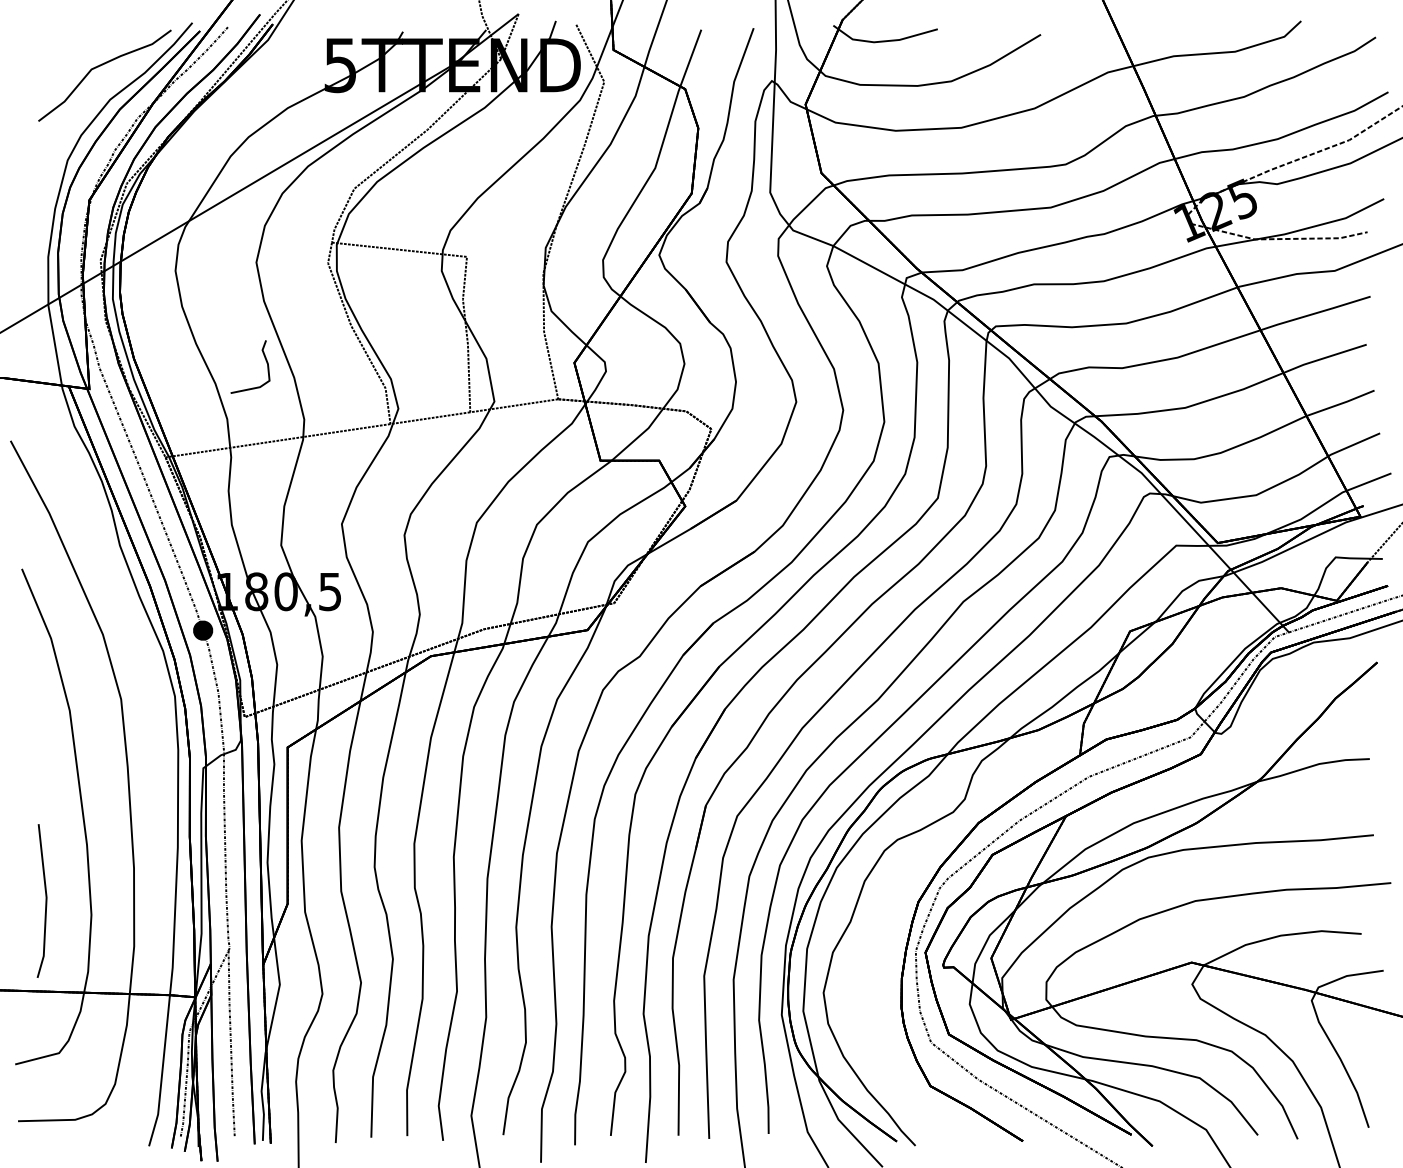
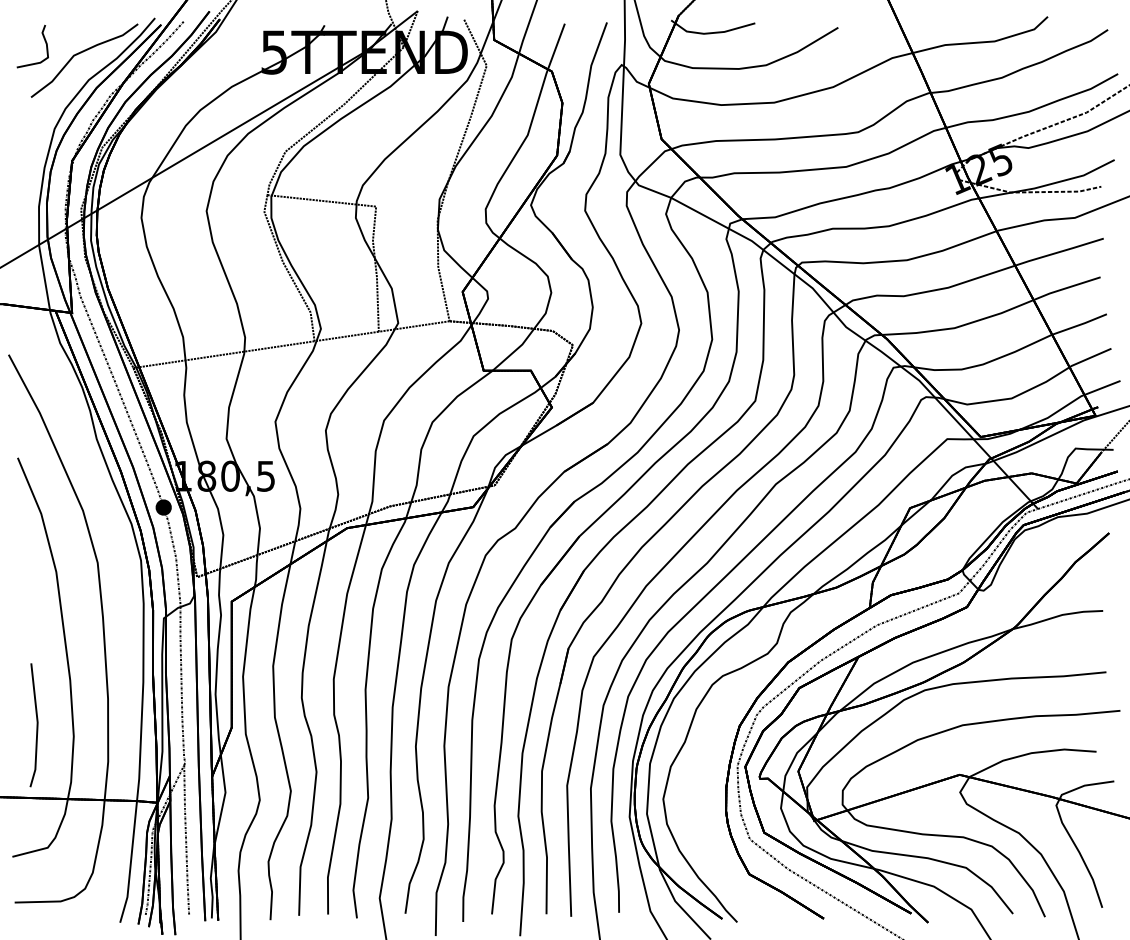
curve: (264, 358) -> (44, 39), moved

